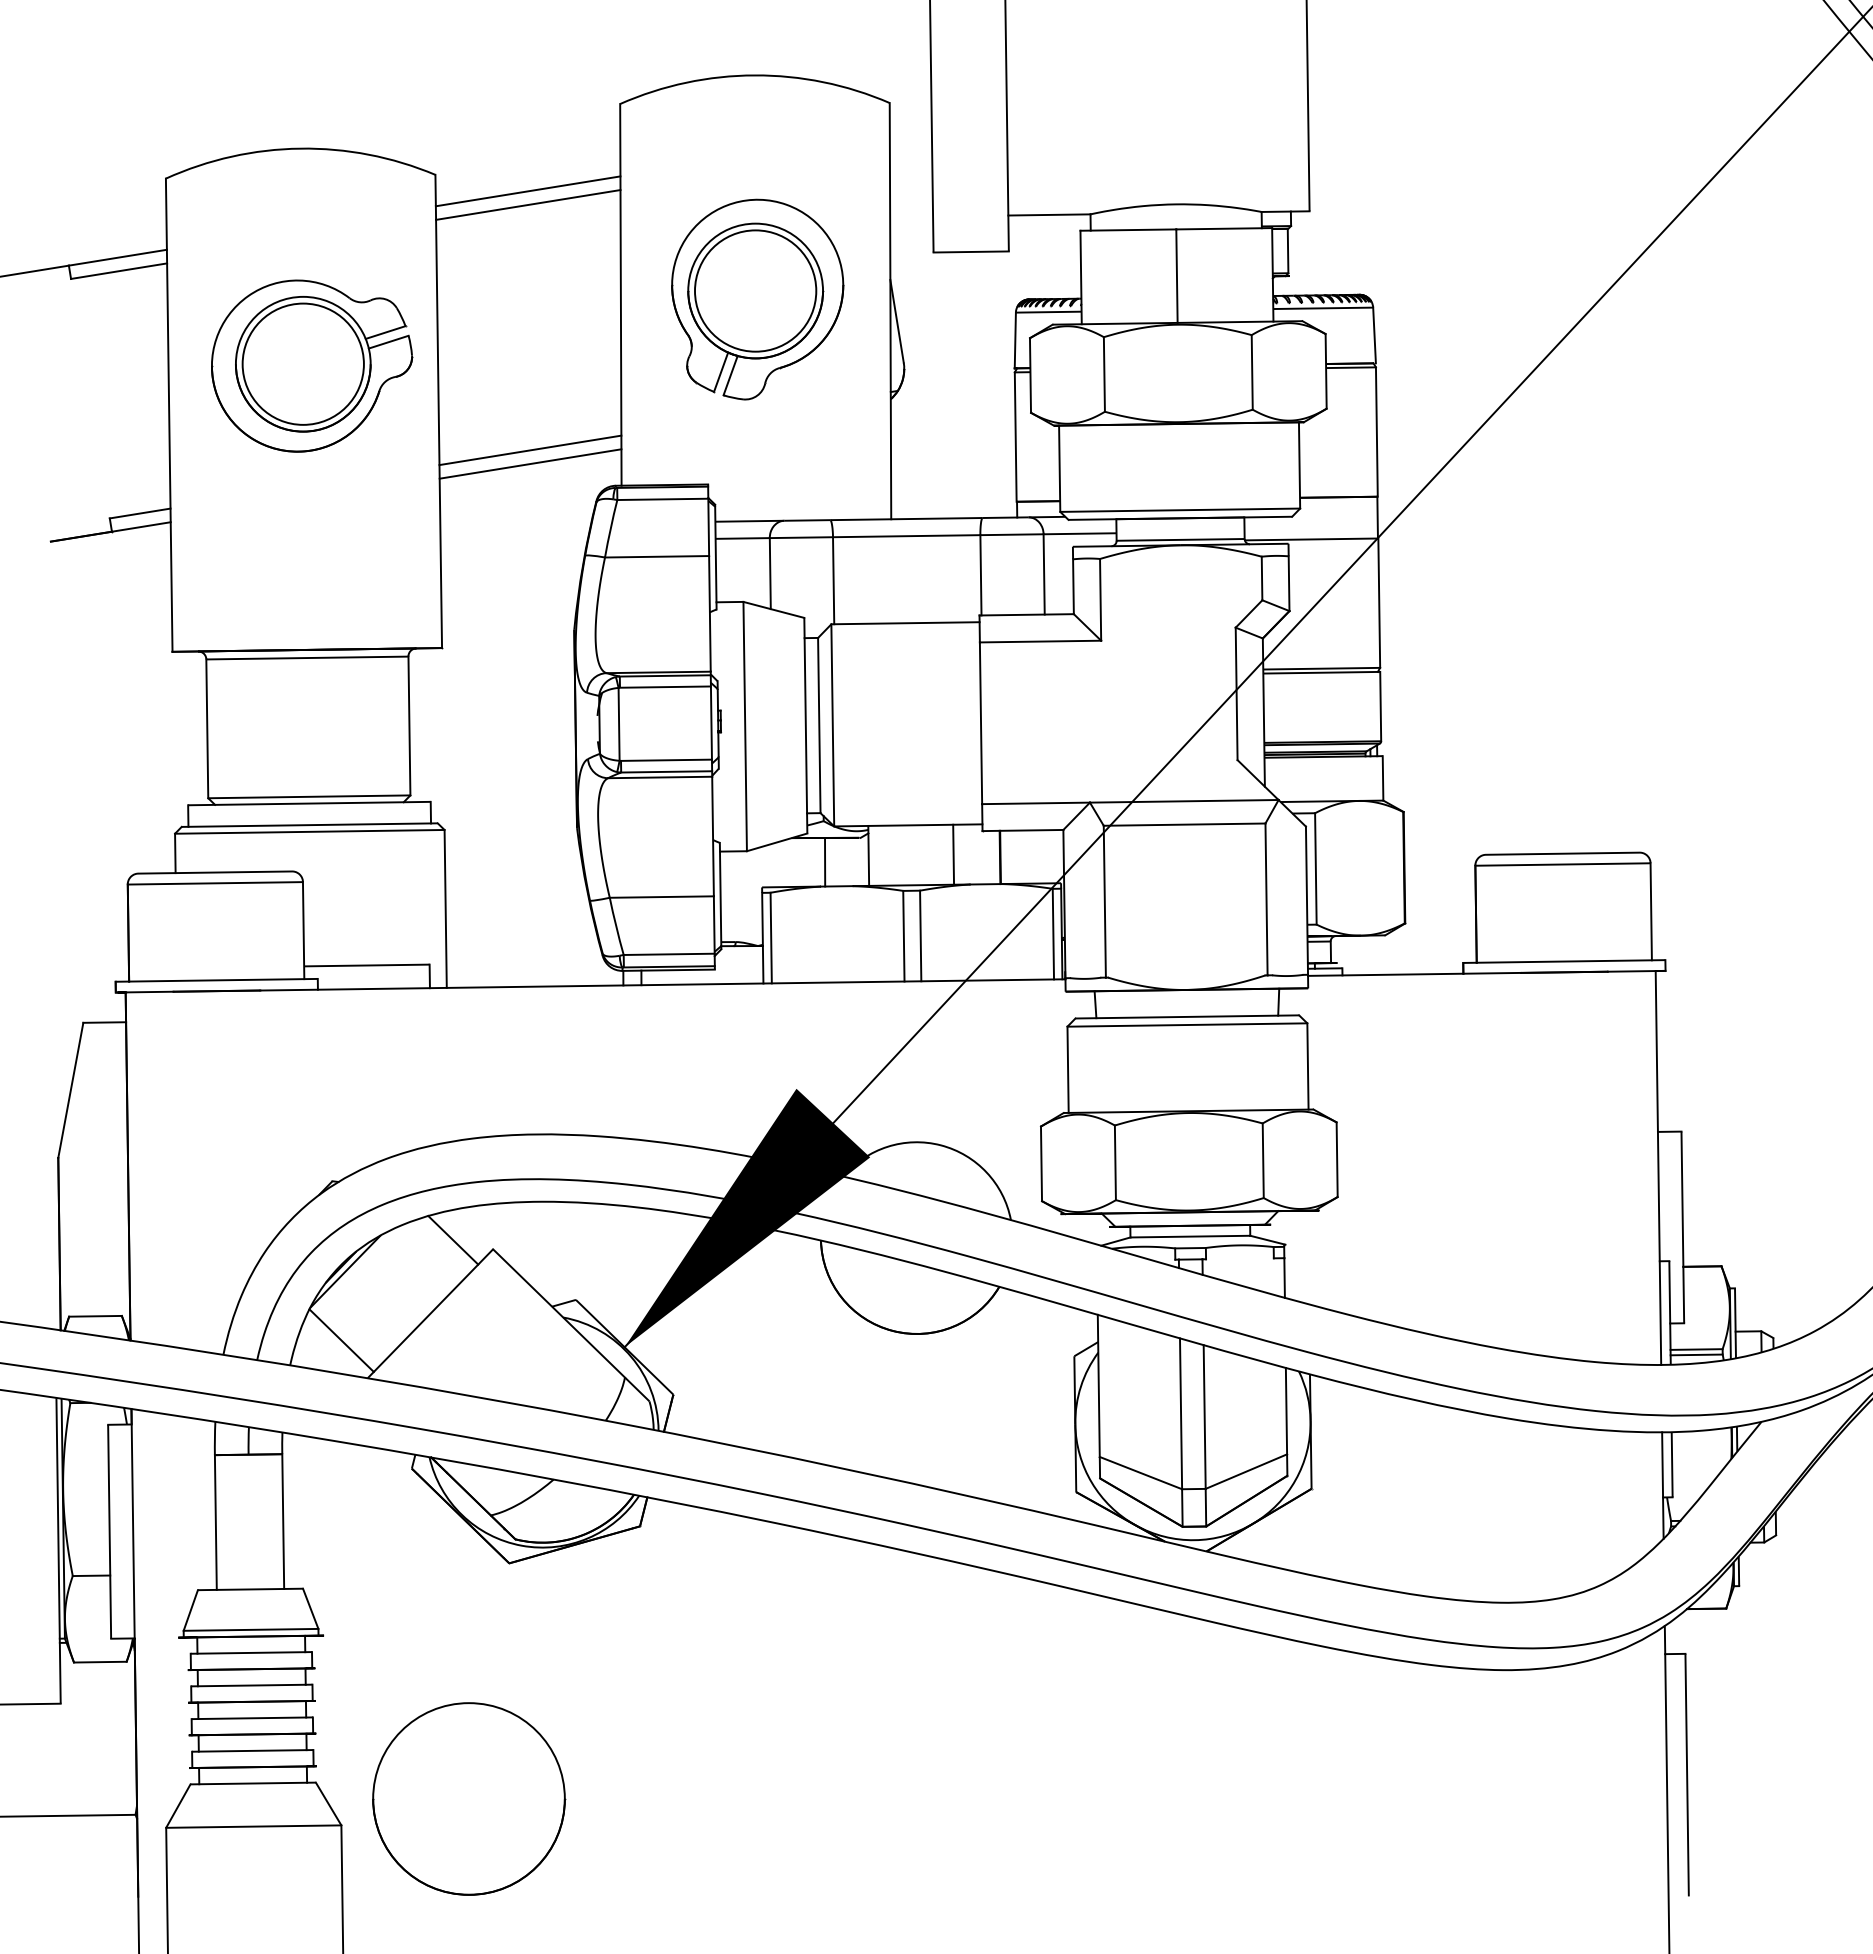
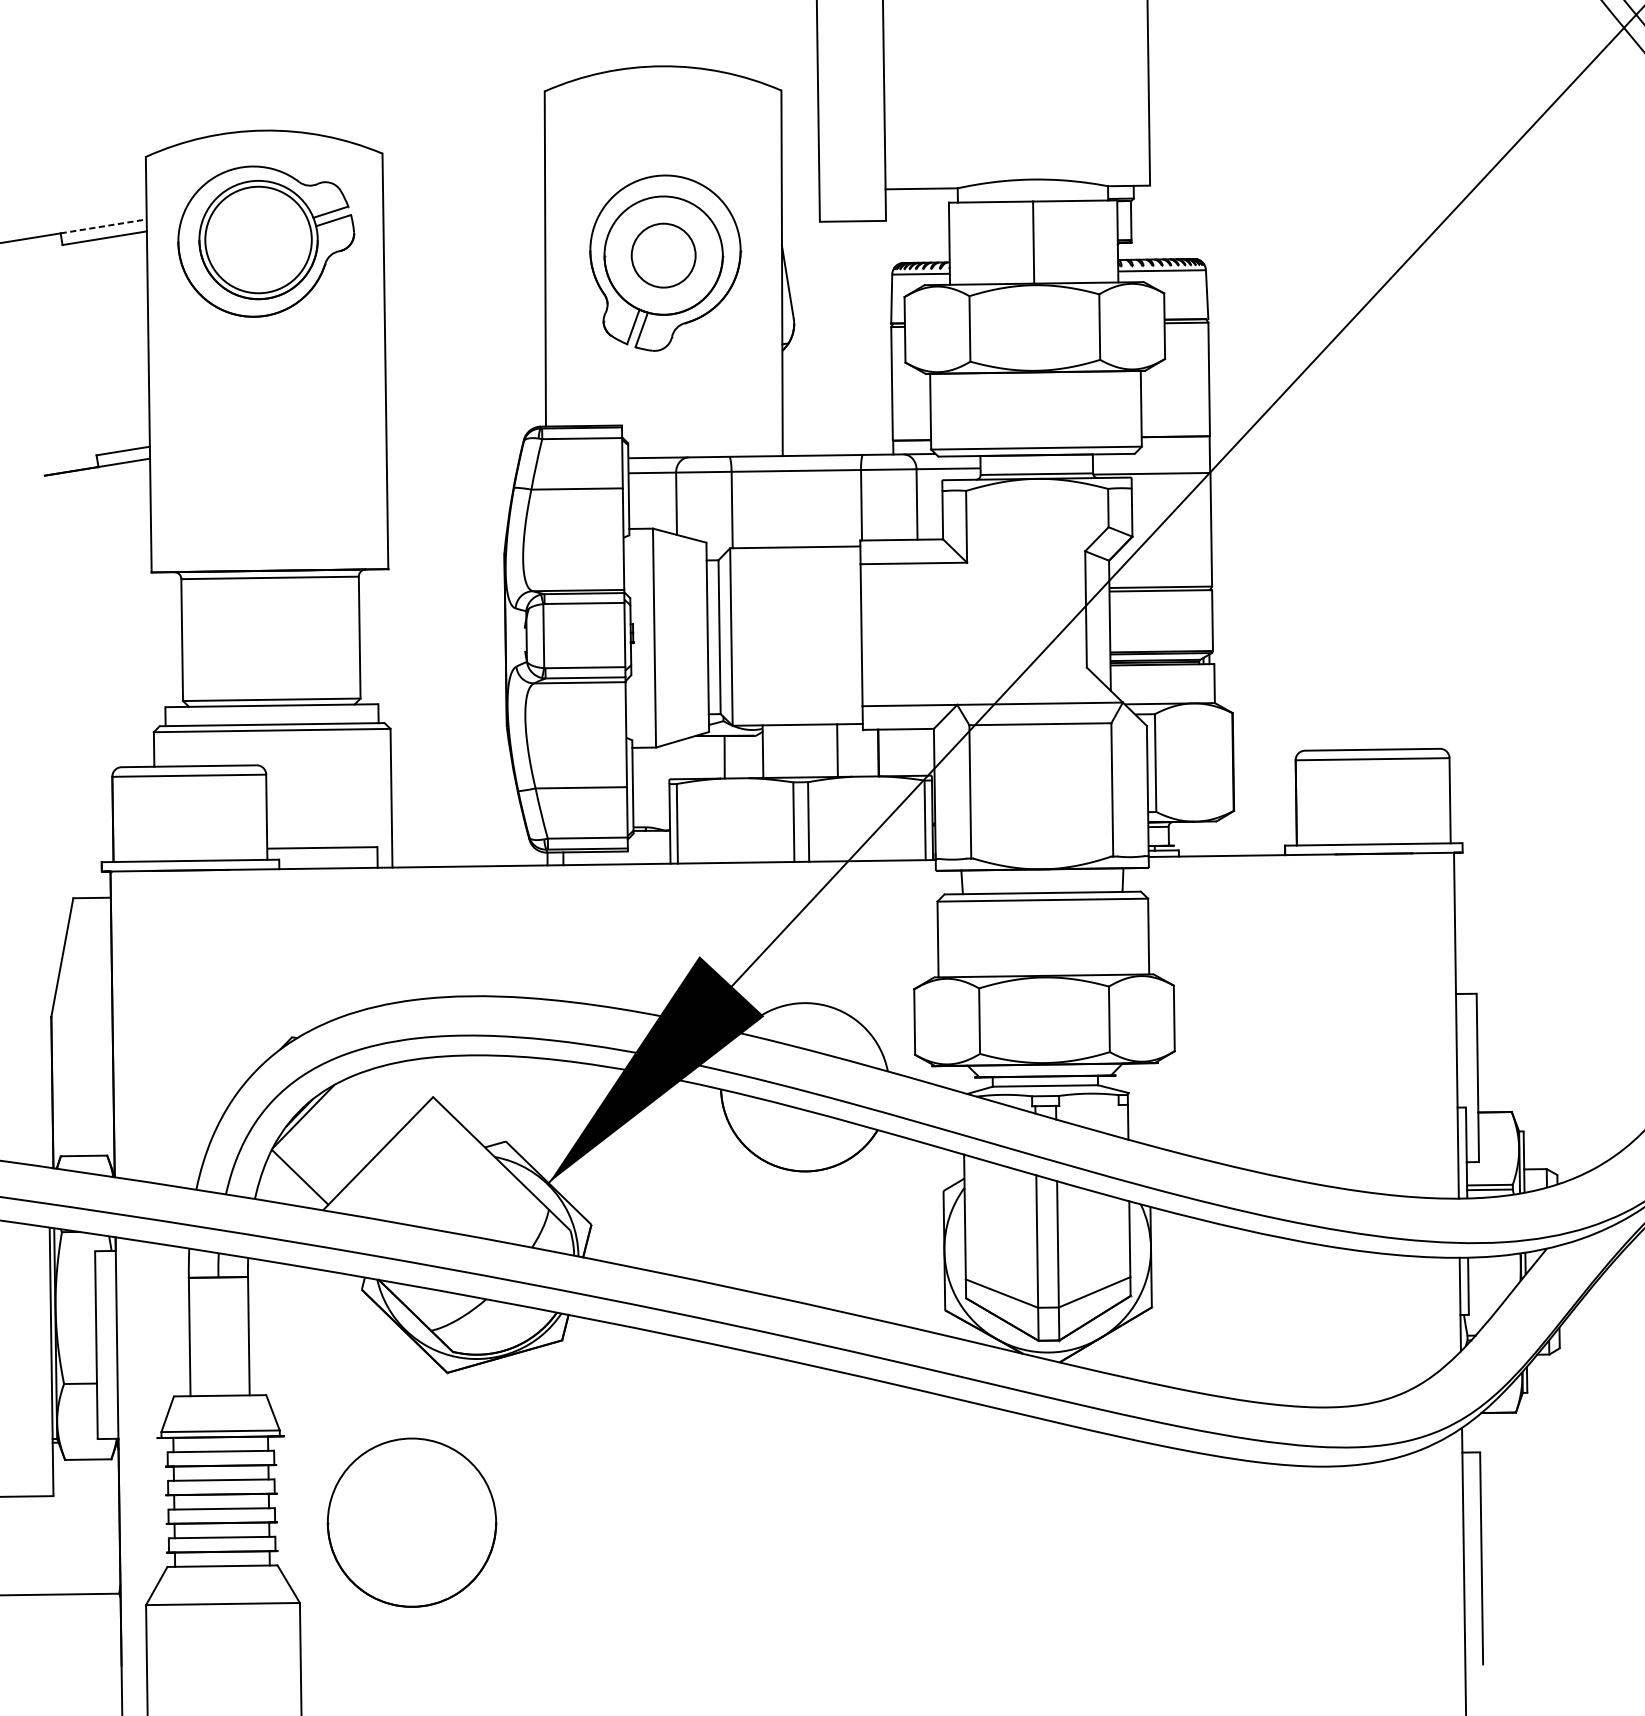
line: (527, 191) -> (463, 168), removed
line: (528, 204) -> (464, 179), removed
line: (117, 257) -> (103, 226), solid -> dashed
circle: (755, 290) -> (663, 255), size x0.6
part: (312, 365) -> (266, 241), moved
line: (530, 450) -> (465, 395), removed
line: (530, 463) -> (465, 407), removed
line: (453, 1239) -> (398, 1088), removed
part: (469, 1798) -> (412, 1522), moved

